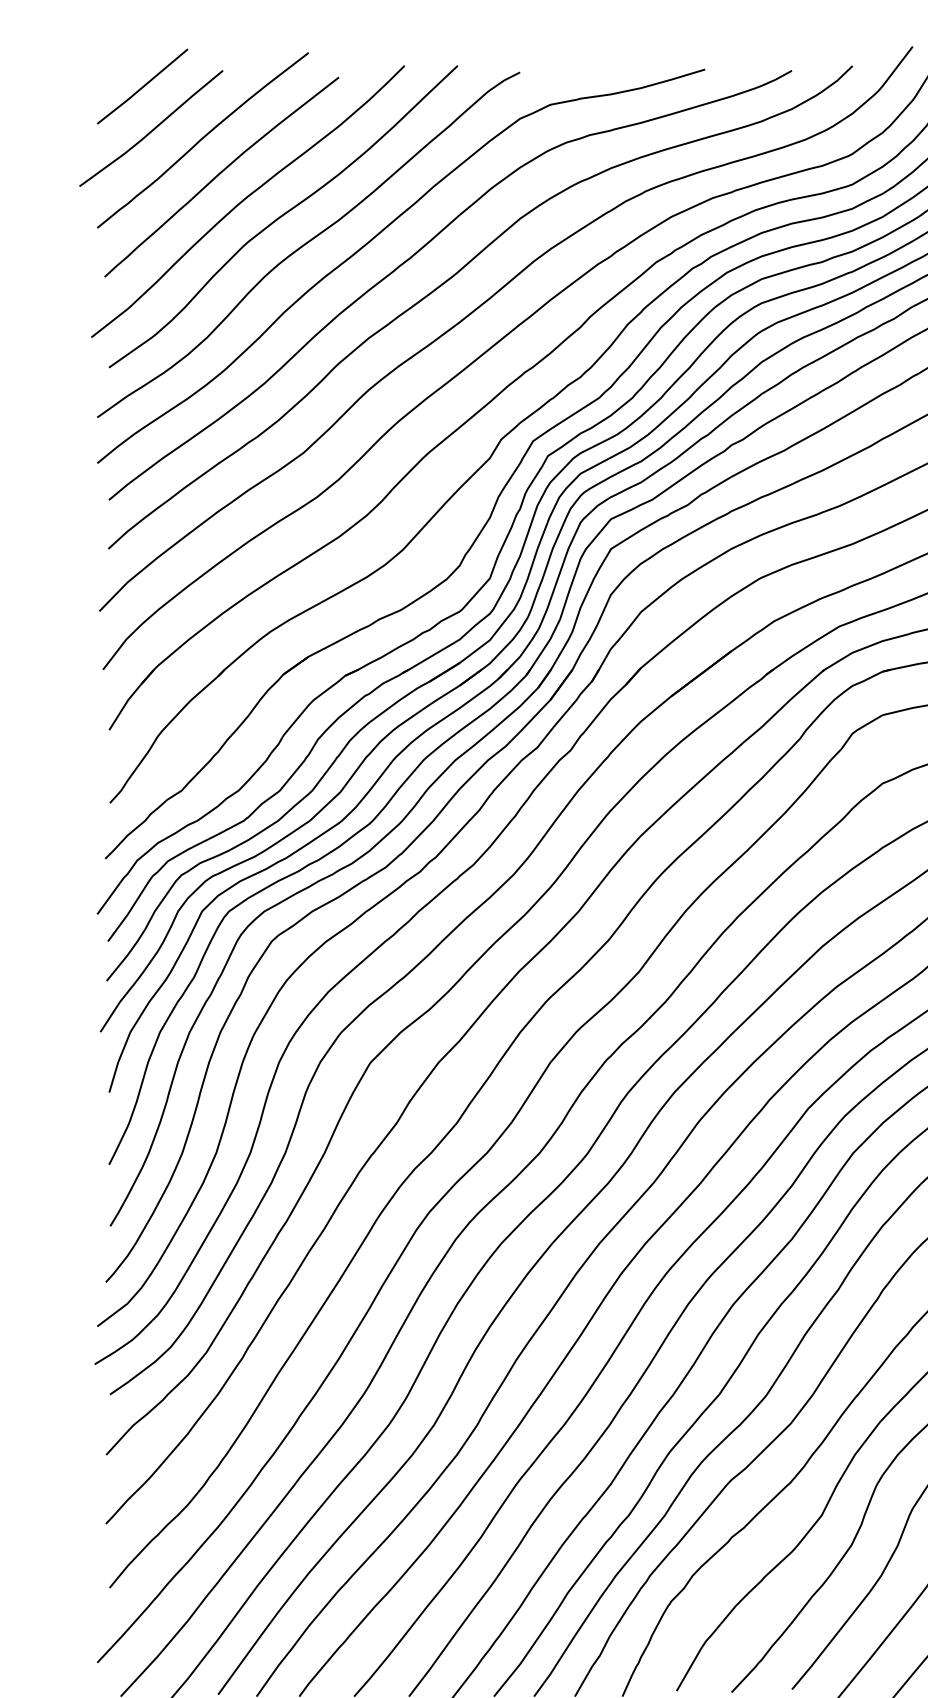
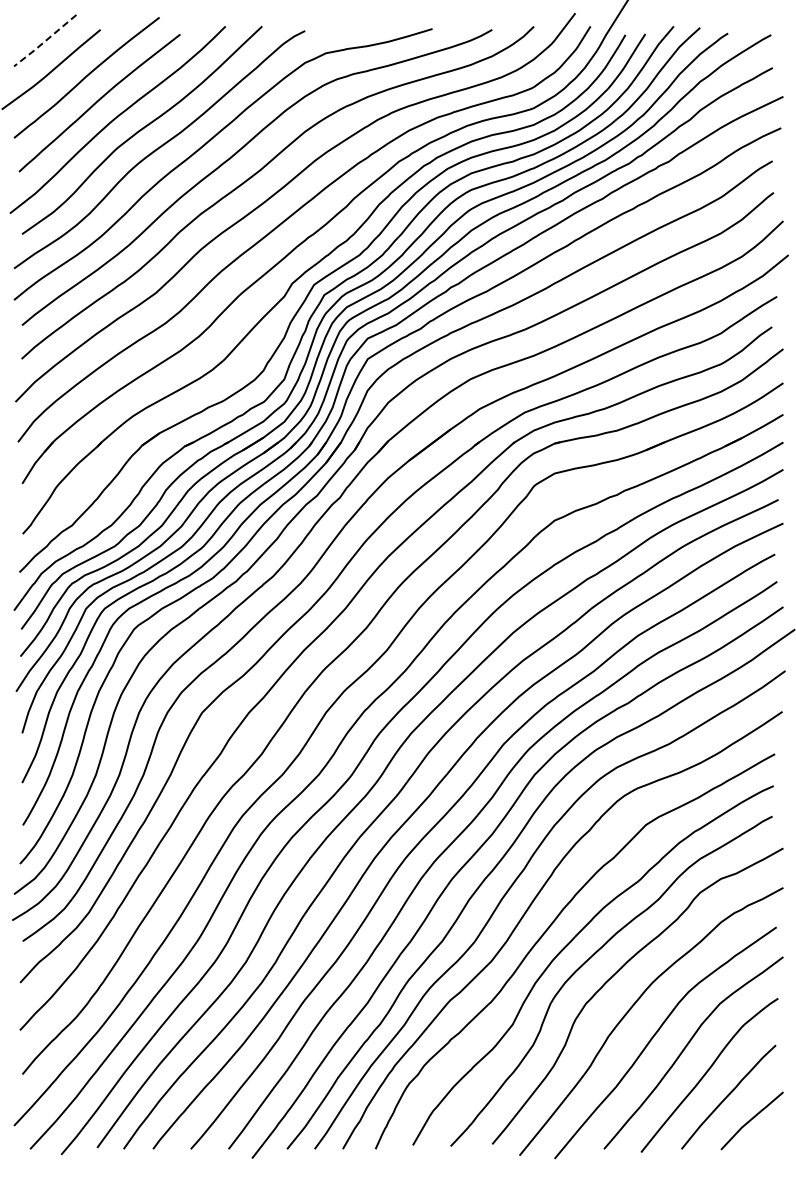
line: (141, 87) -> (44, 41), solid -> dashed

